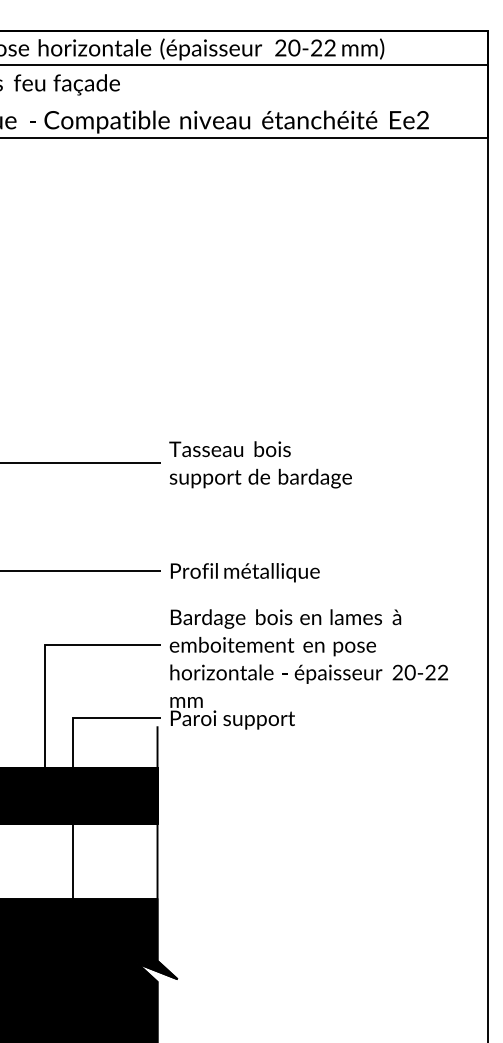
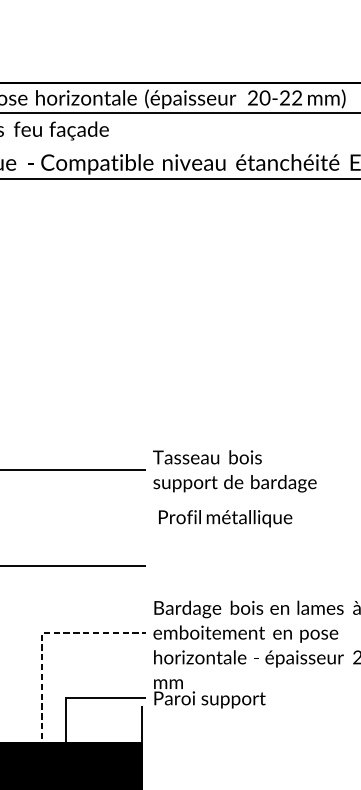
text: (244, 572) -> (224, 518), moved
line: (45, 662) -> (42, 648), solid -> dashed

